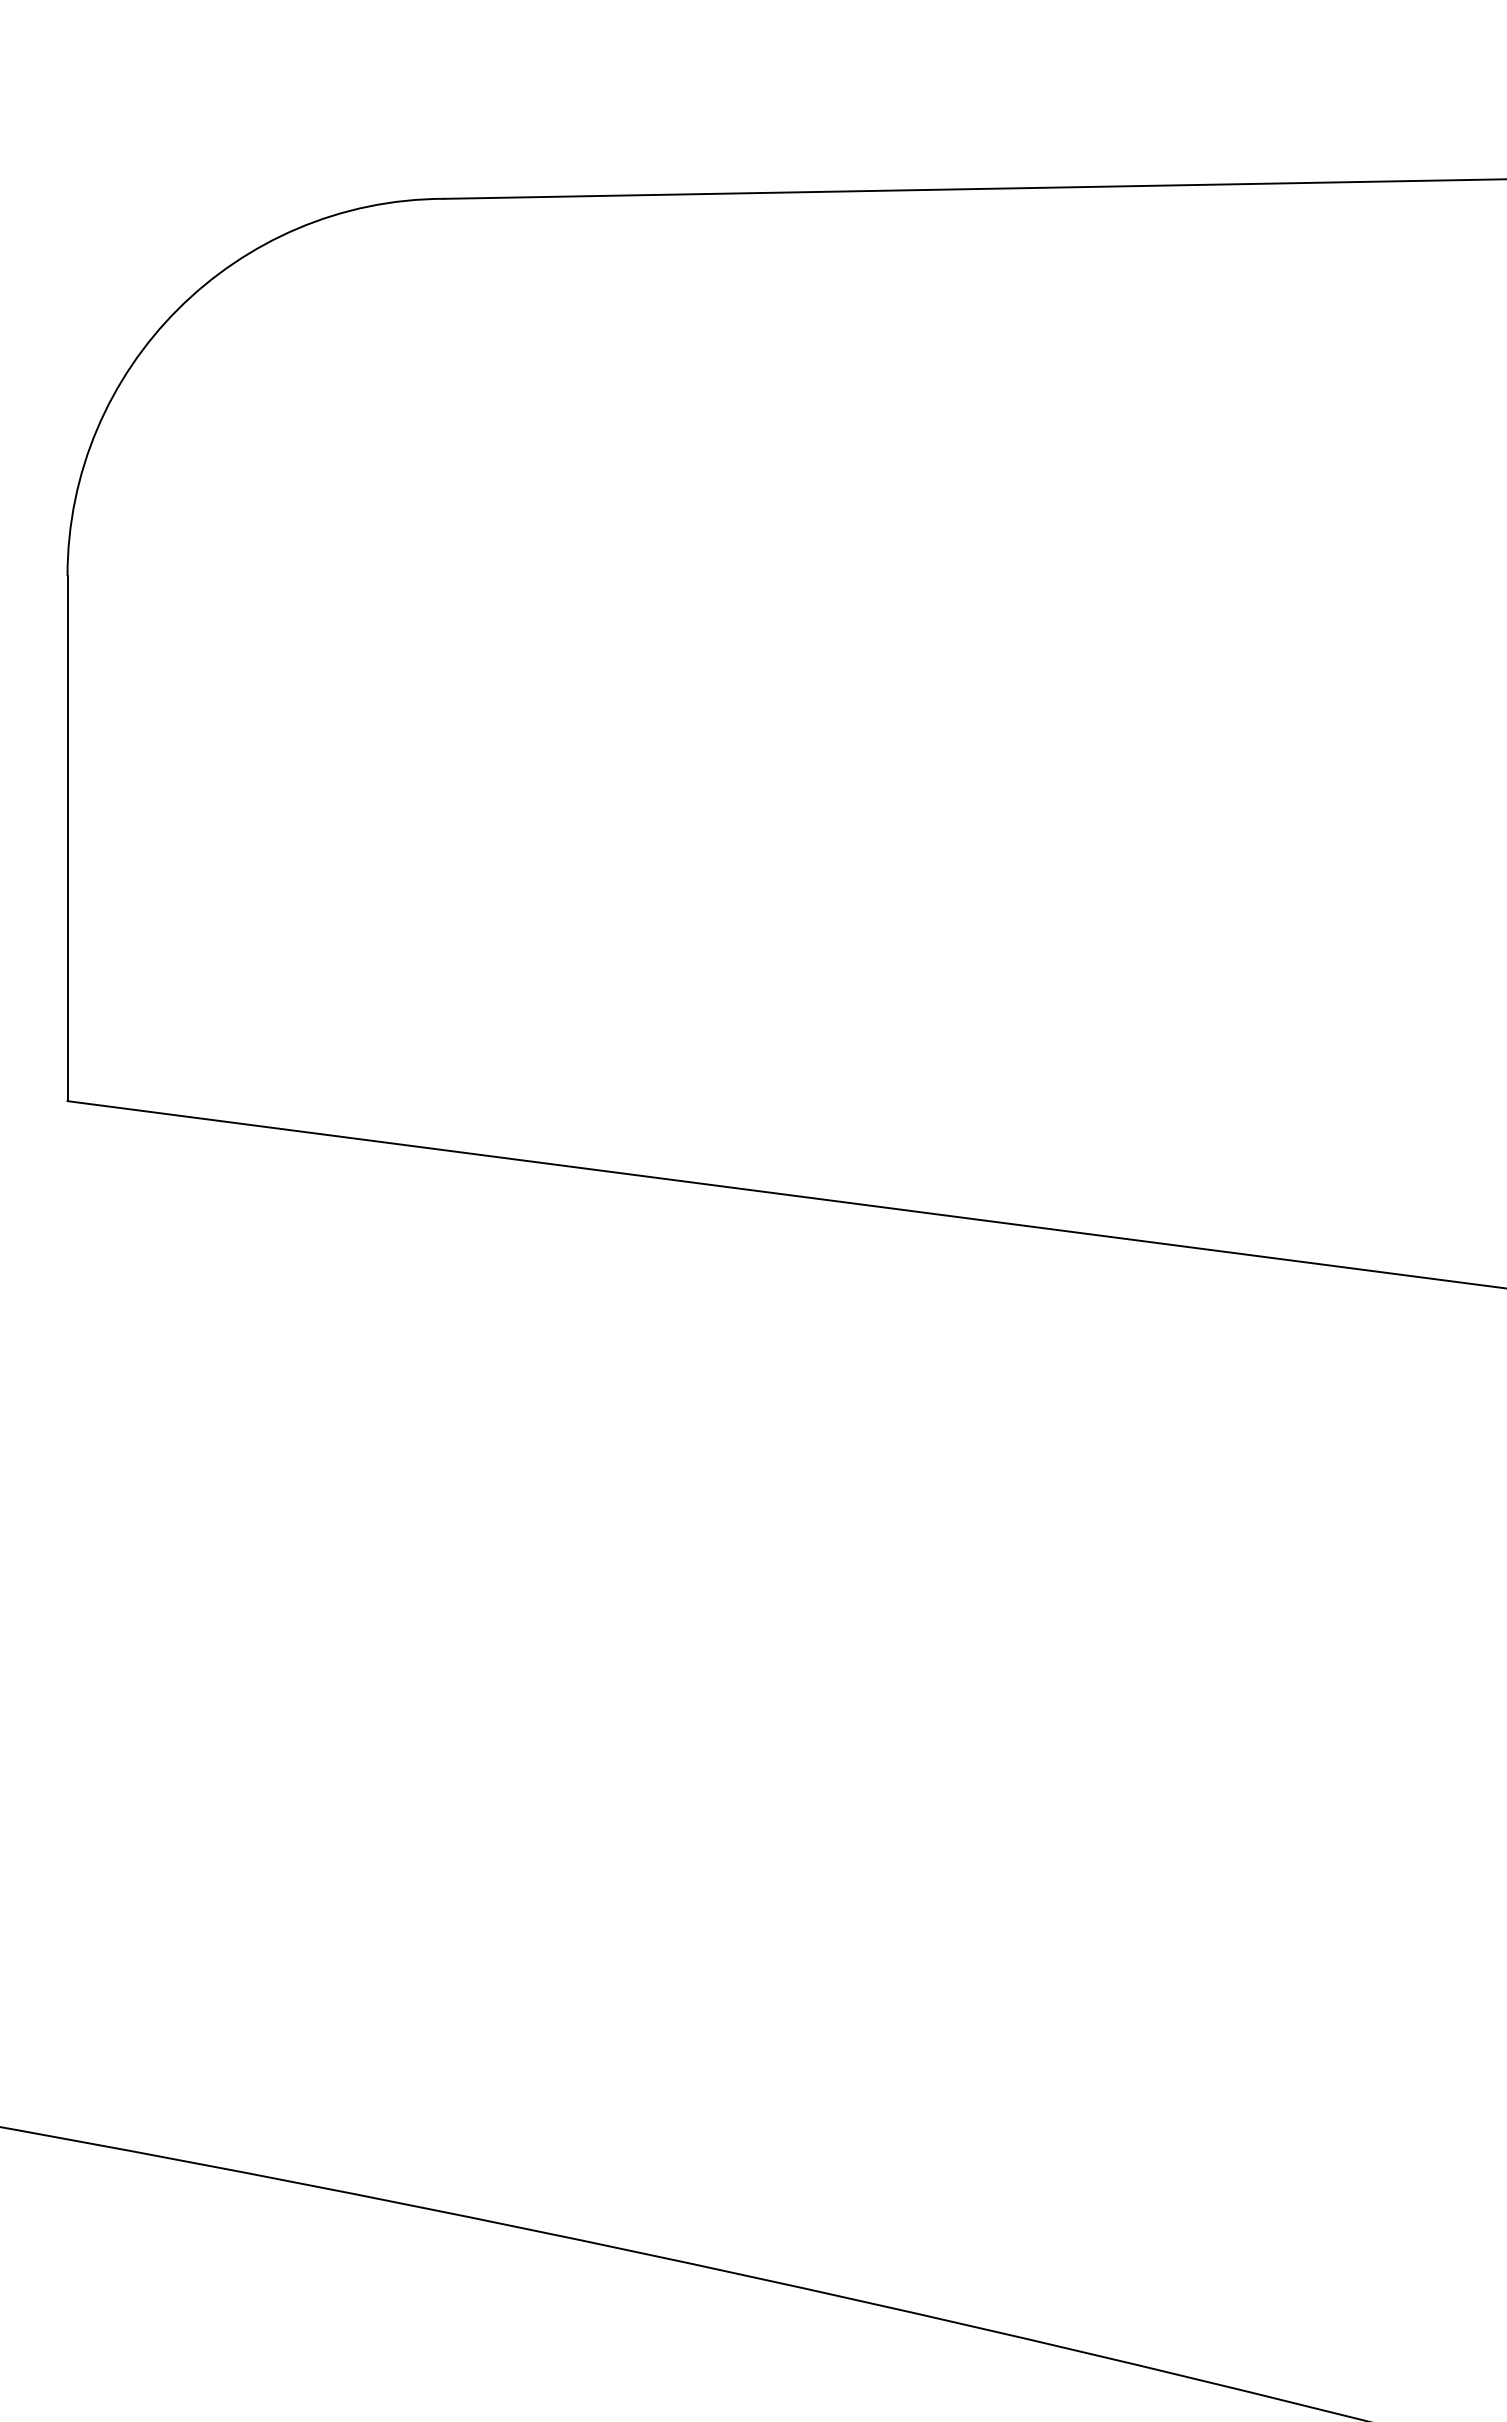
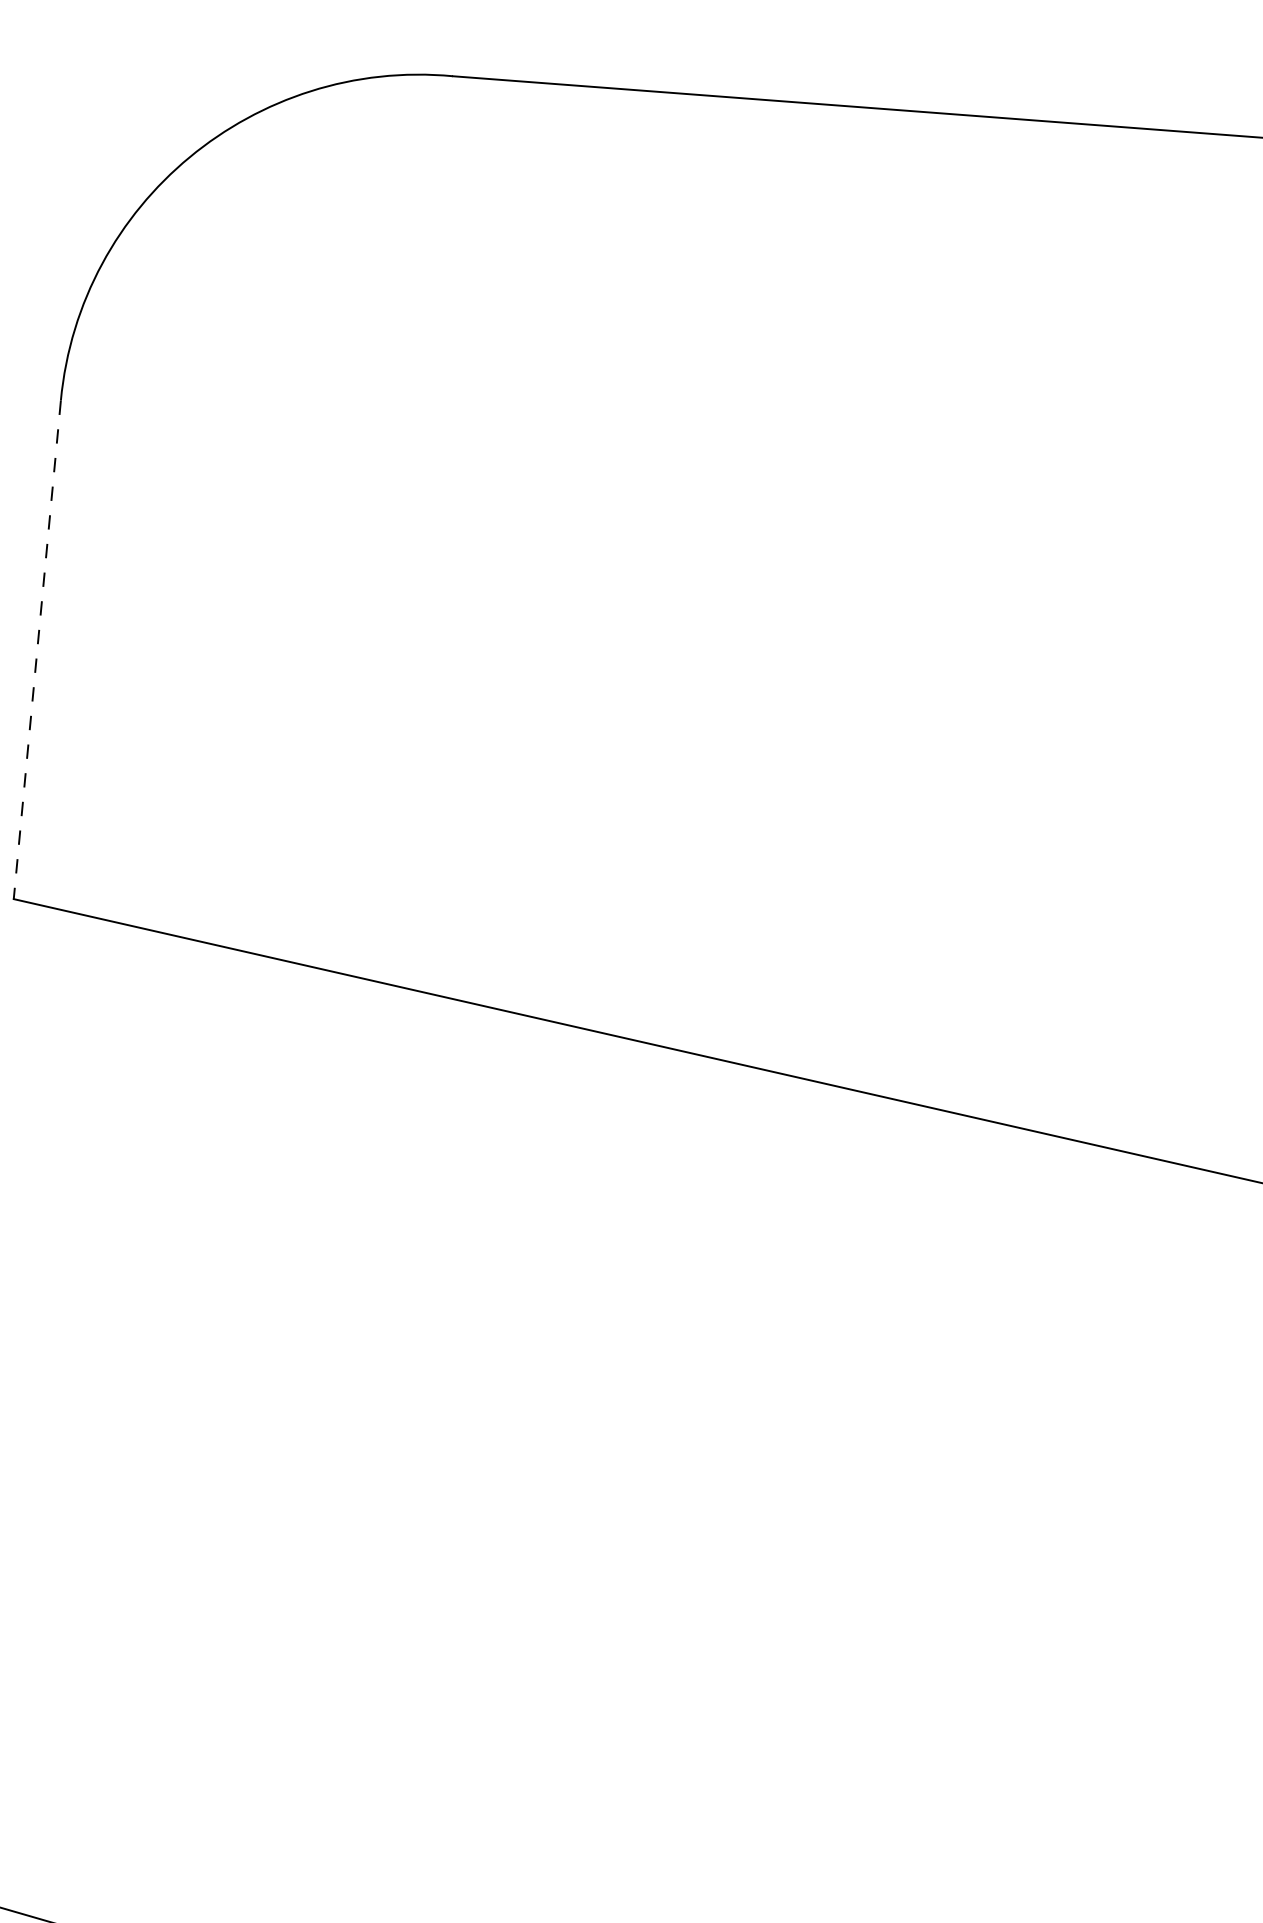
line: (67, 838) -> (37, 649), solid -> dashed

